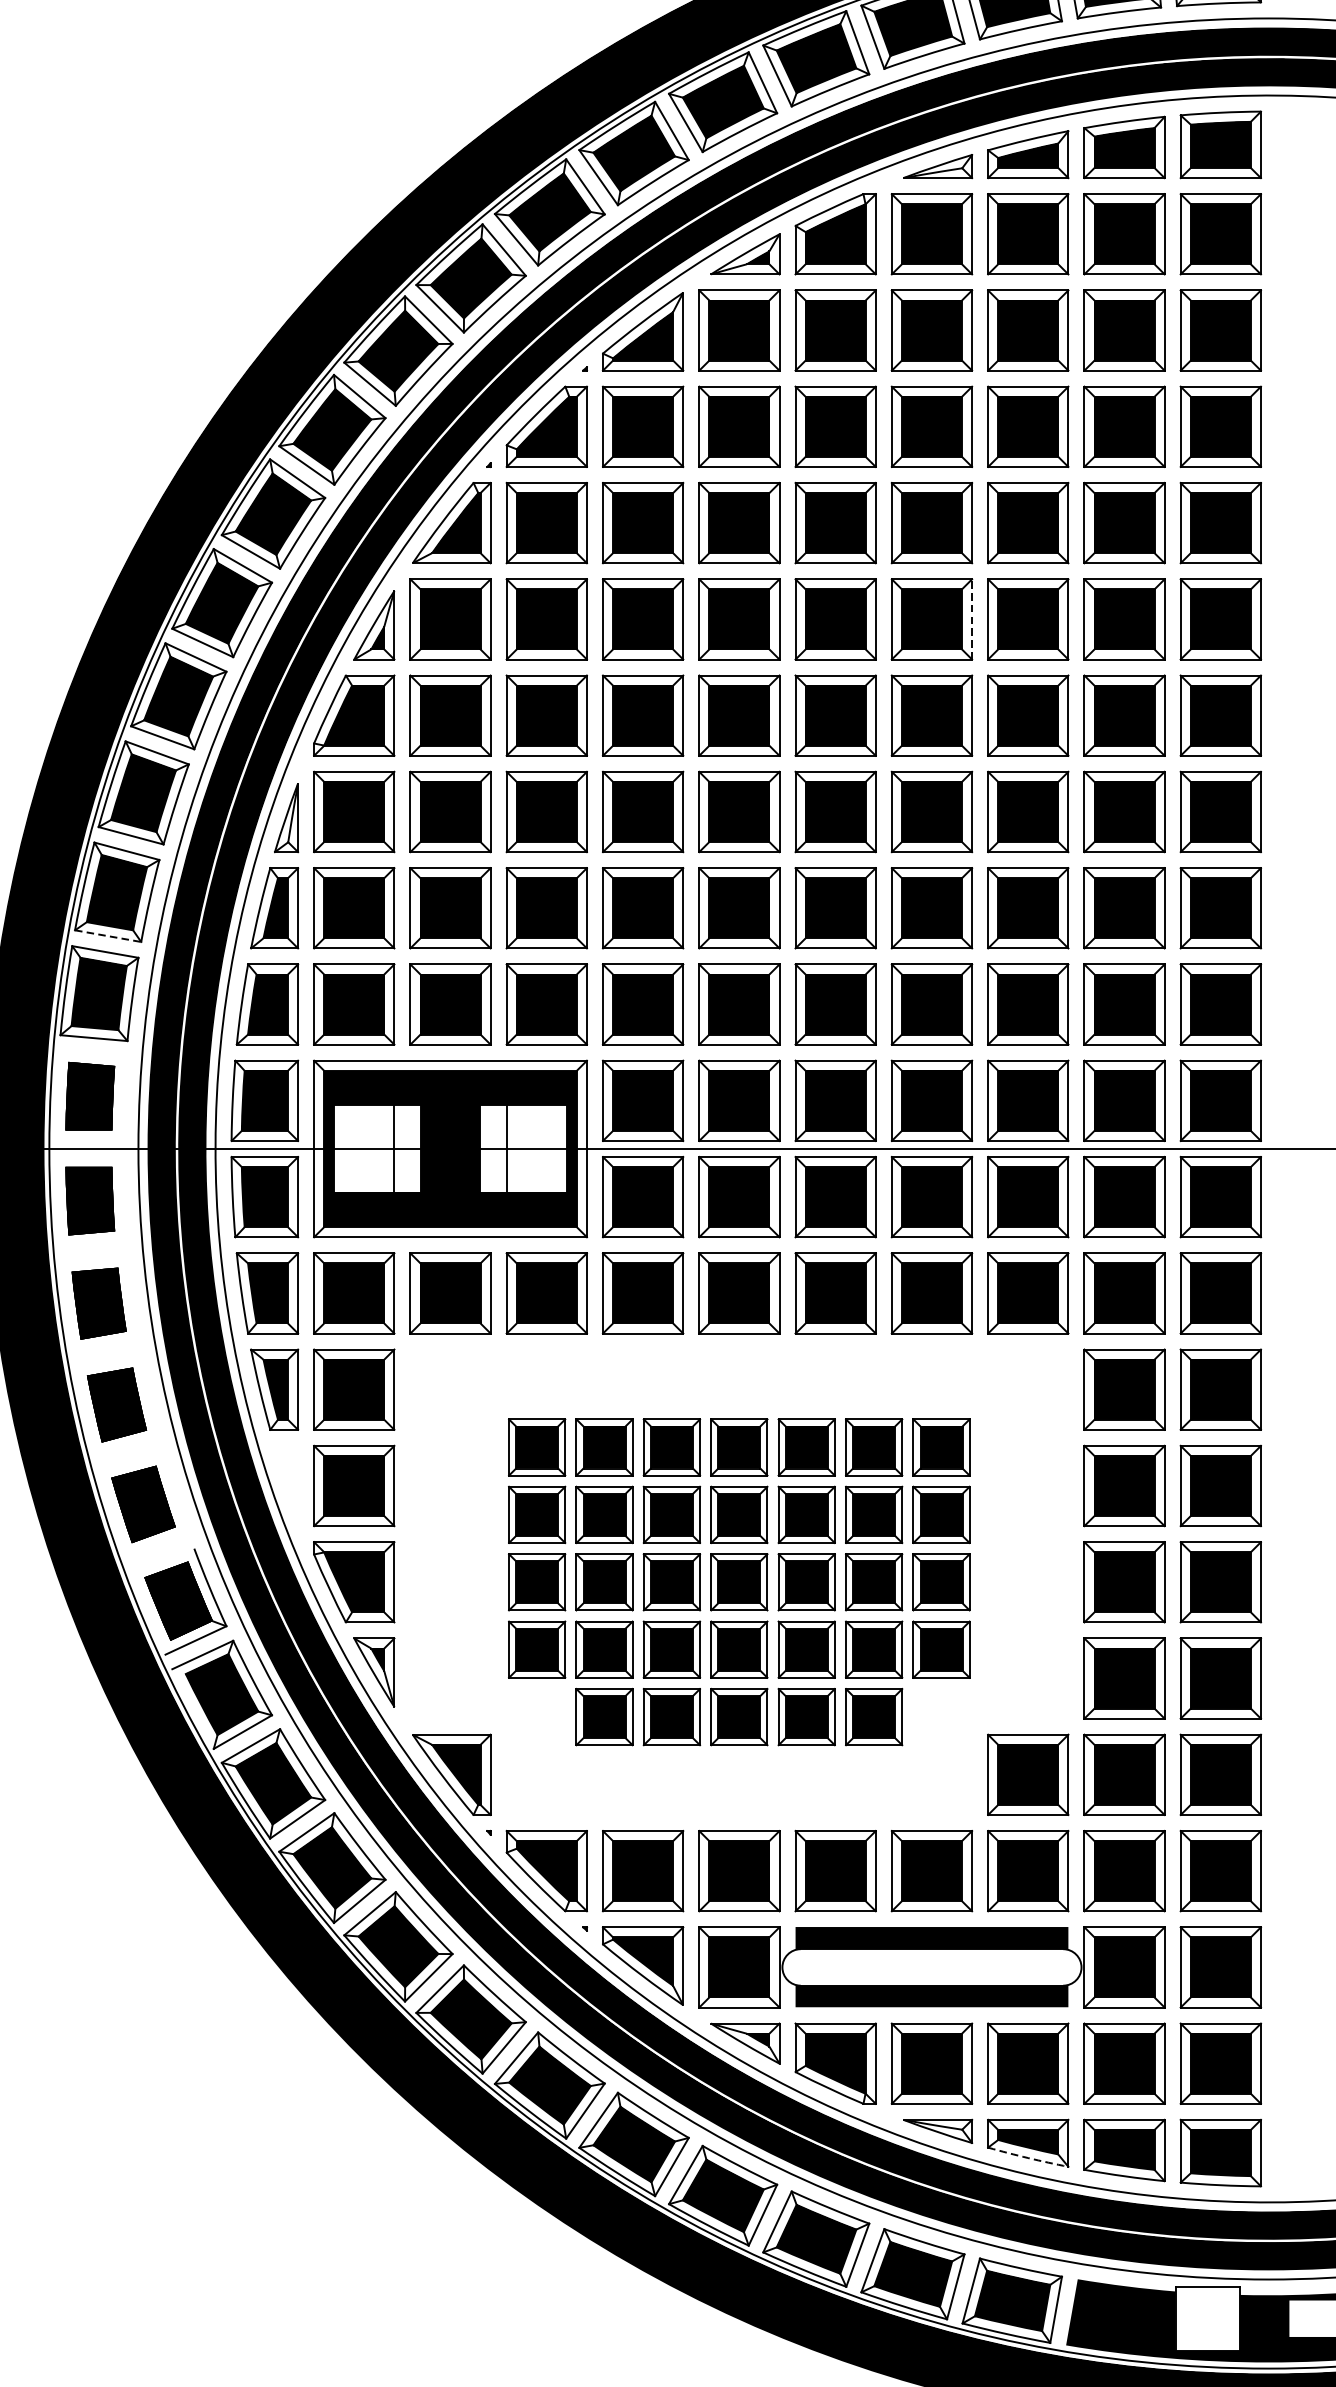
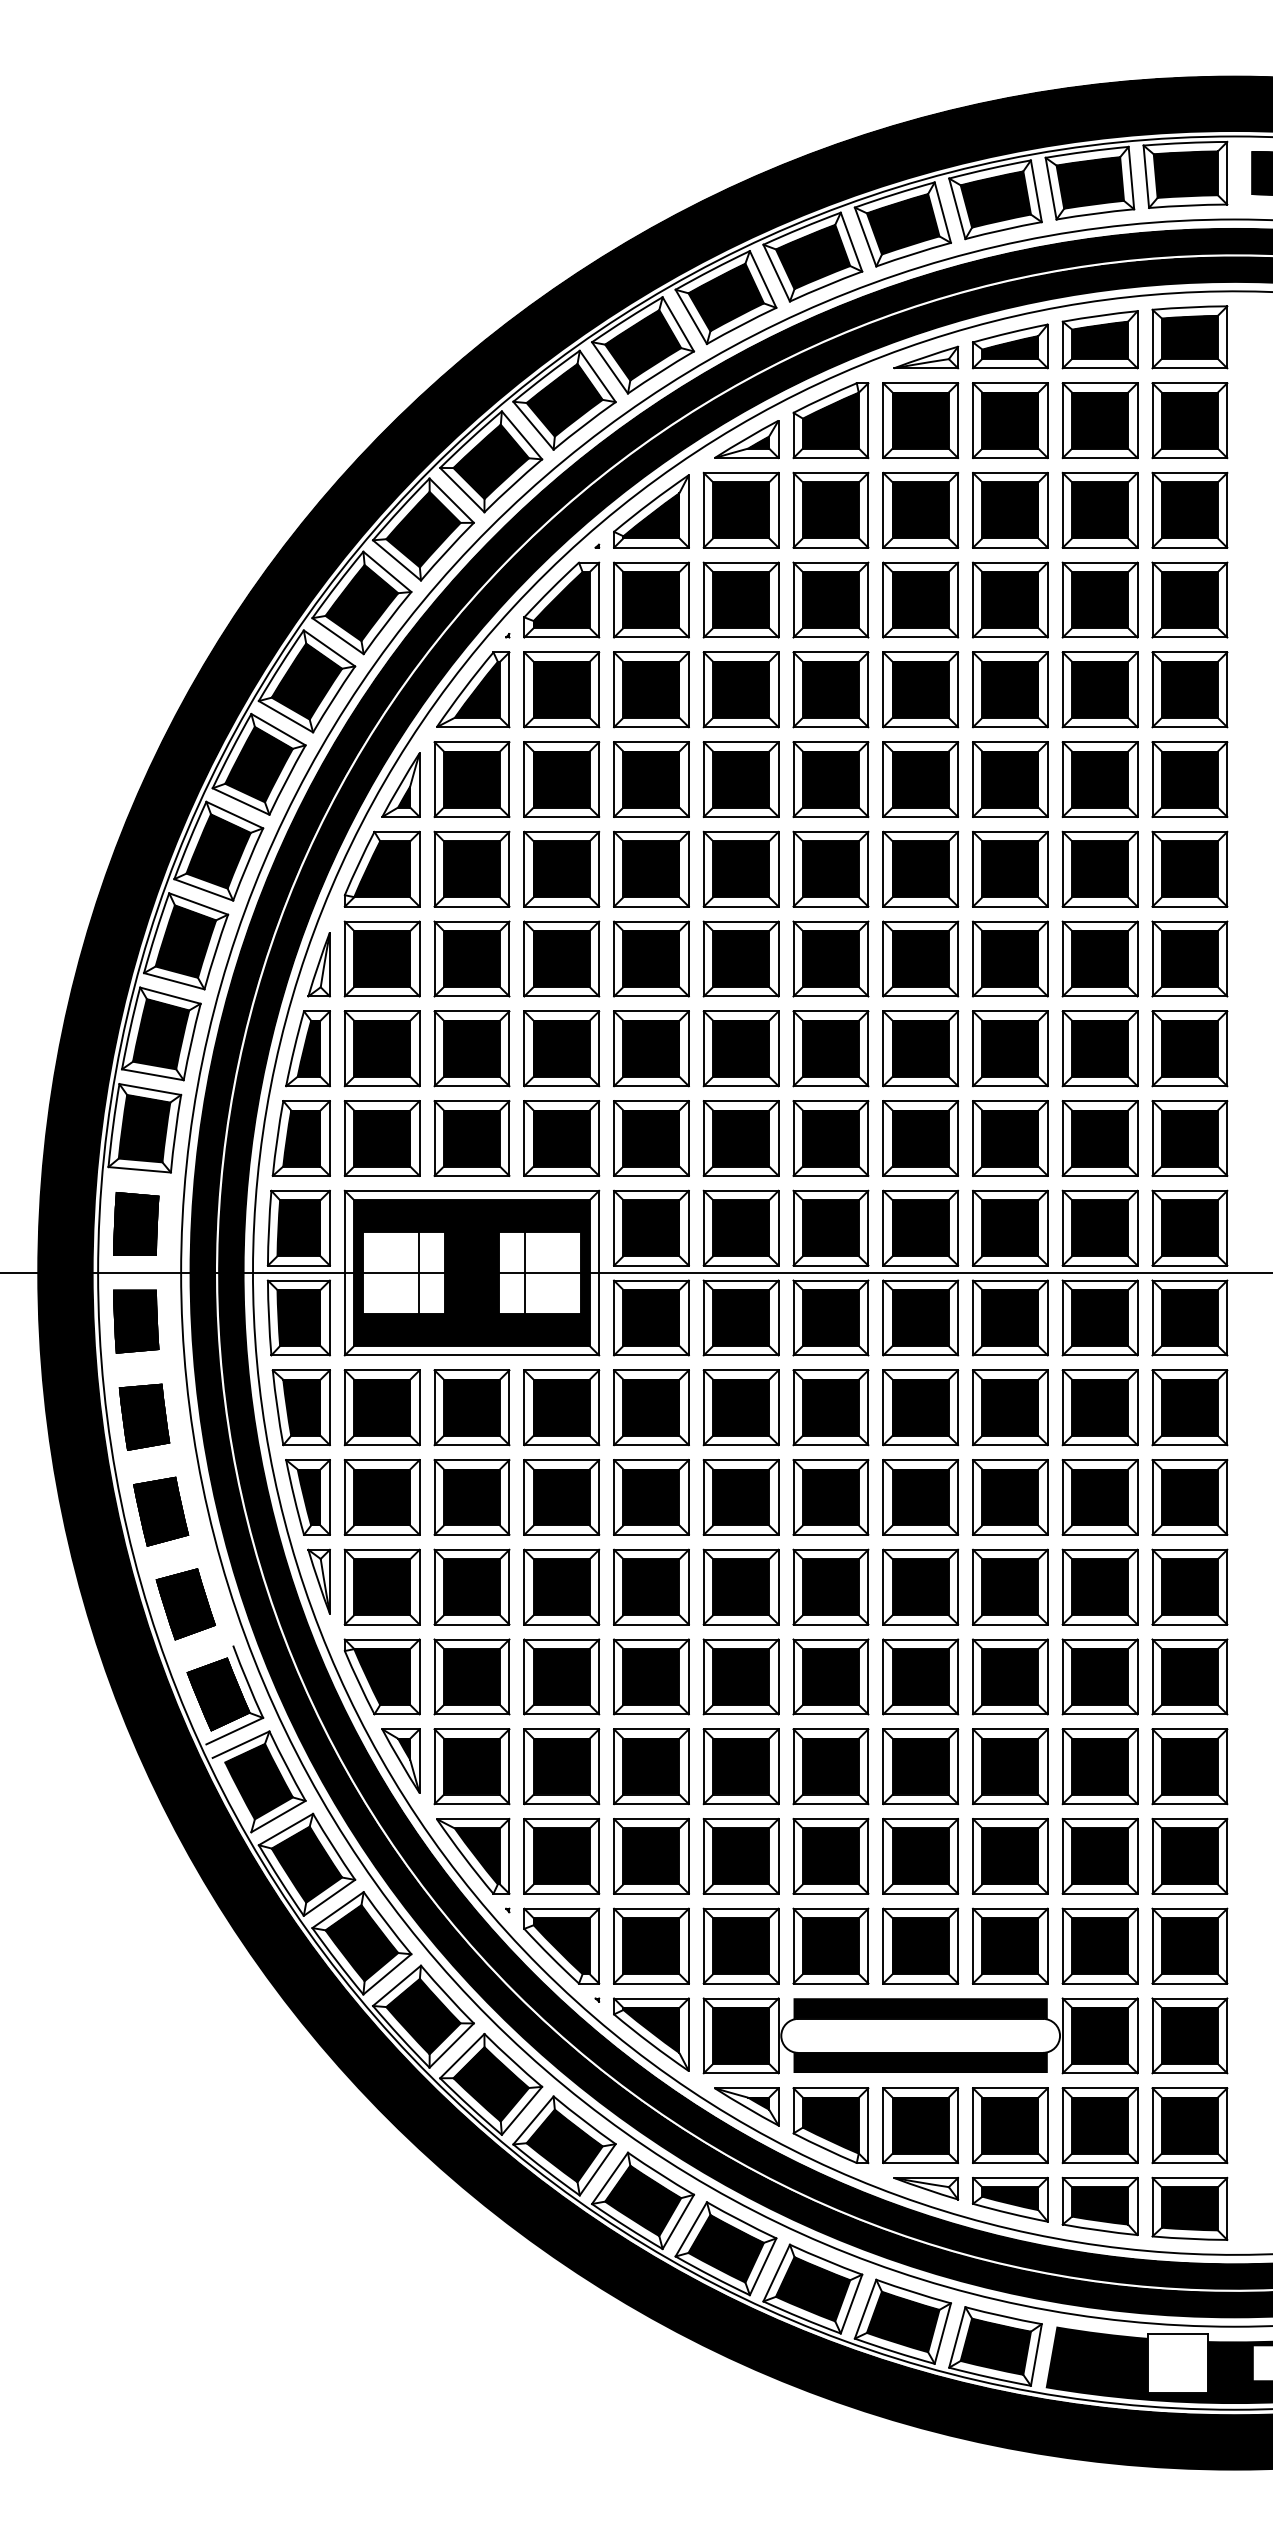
line: (972, 619) -> (958, 779), dashed -> solid
line: (108, 935) -> (153, 1074), dashed -> solid
part: (285, 1479) -> (318, 1581), added
part: (738, 1581) -> (740, 1676), size x1.43
arc: (1028, 2158) -> (1010, 2213), dashed -> solid

